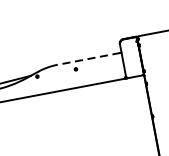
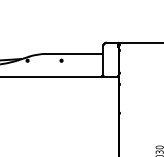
line: (89, 58) -> (74, 53), dashed -> solid

